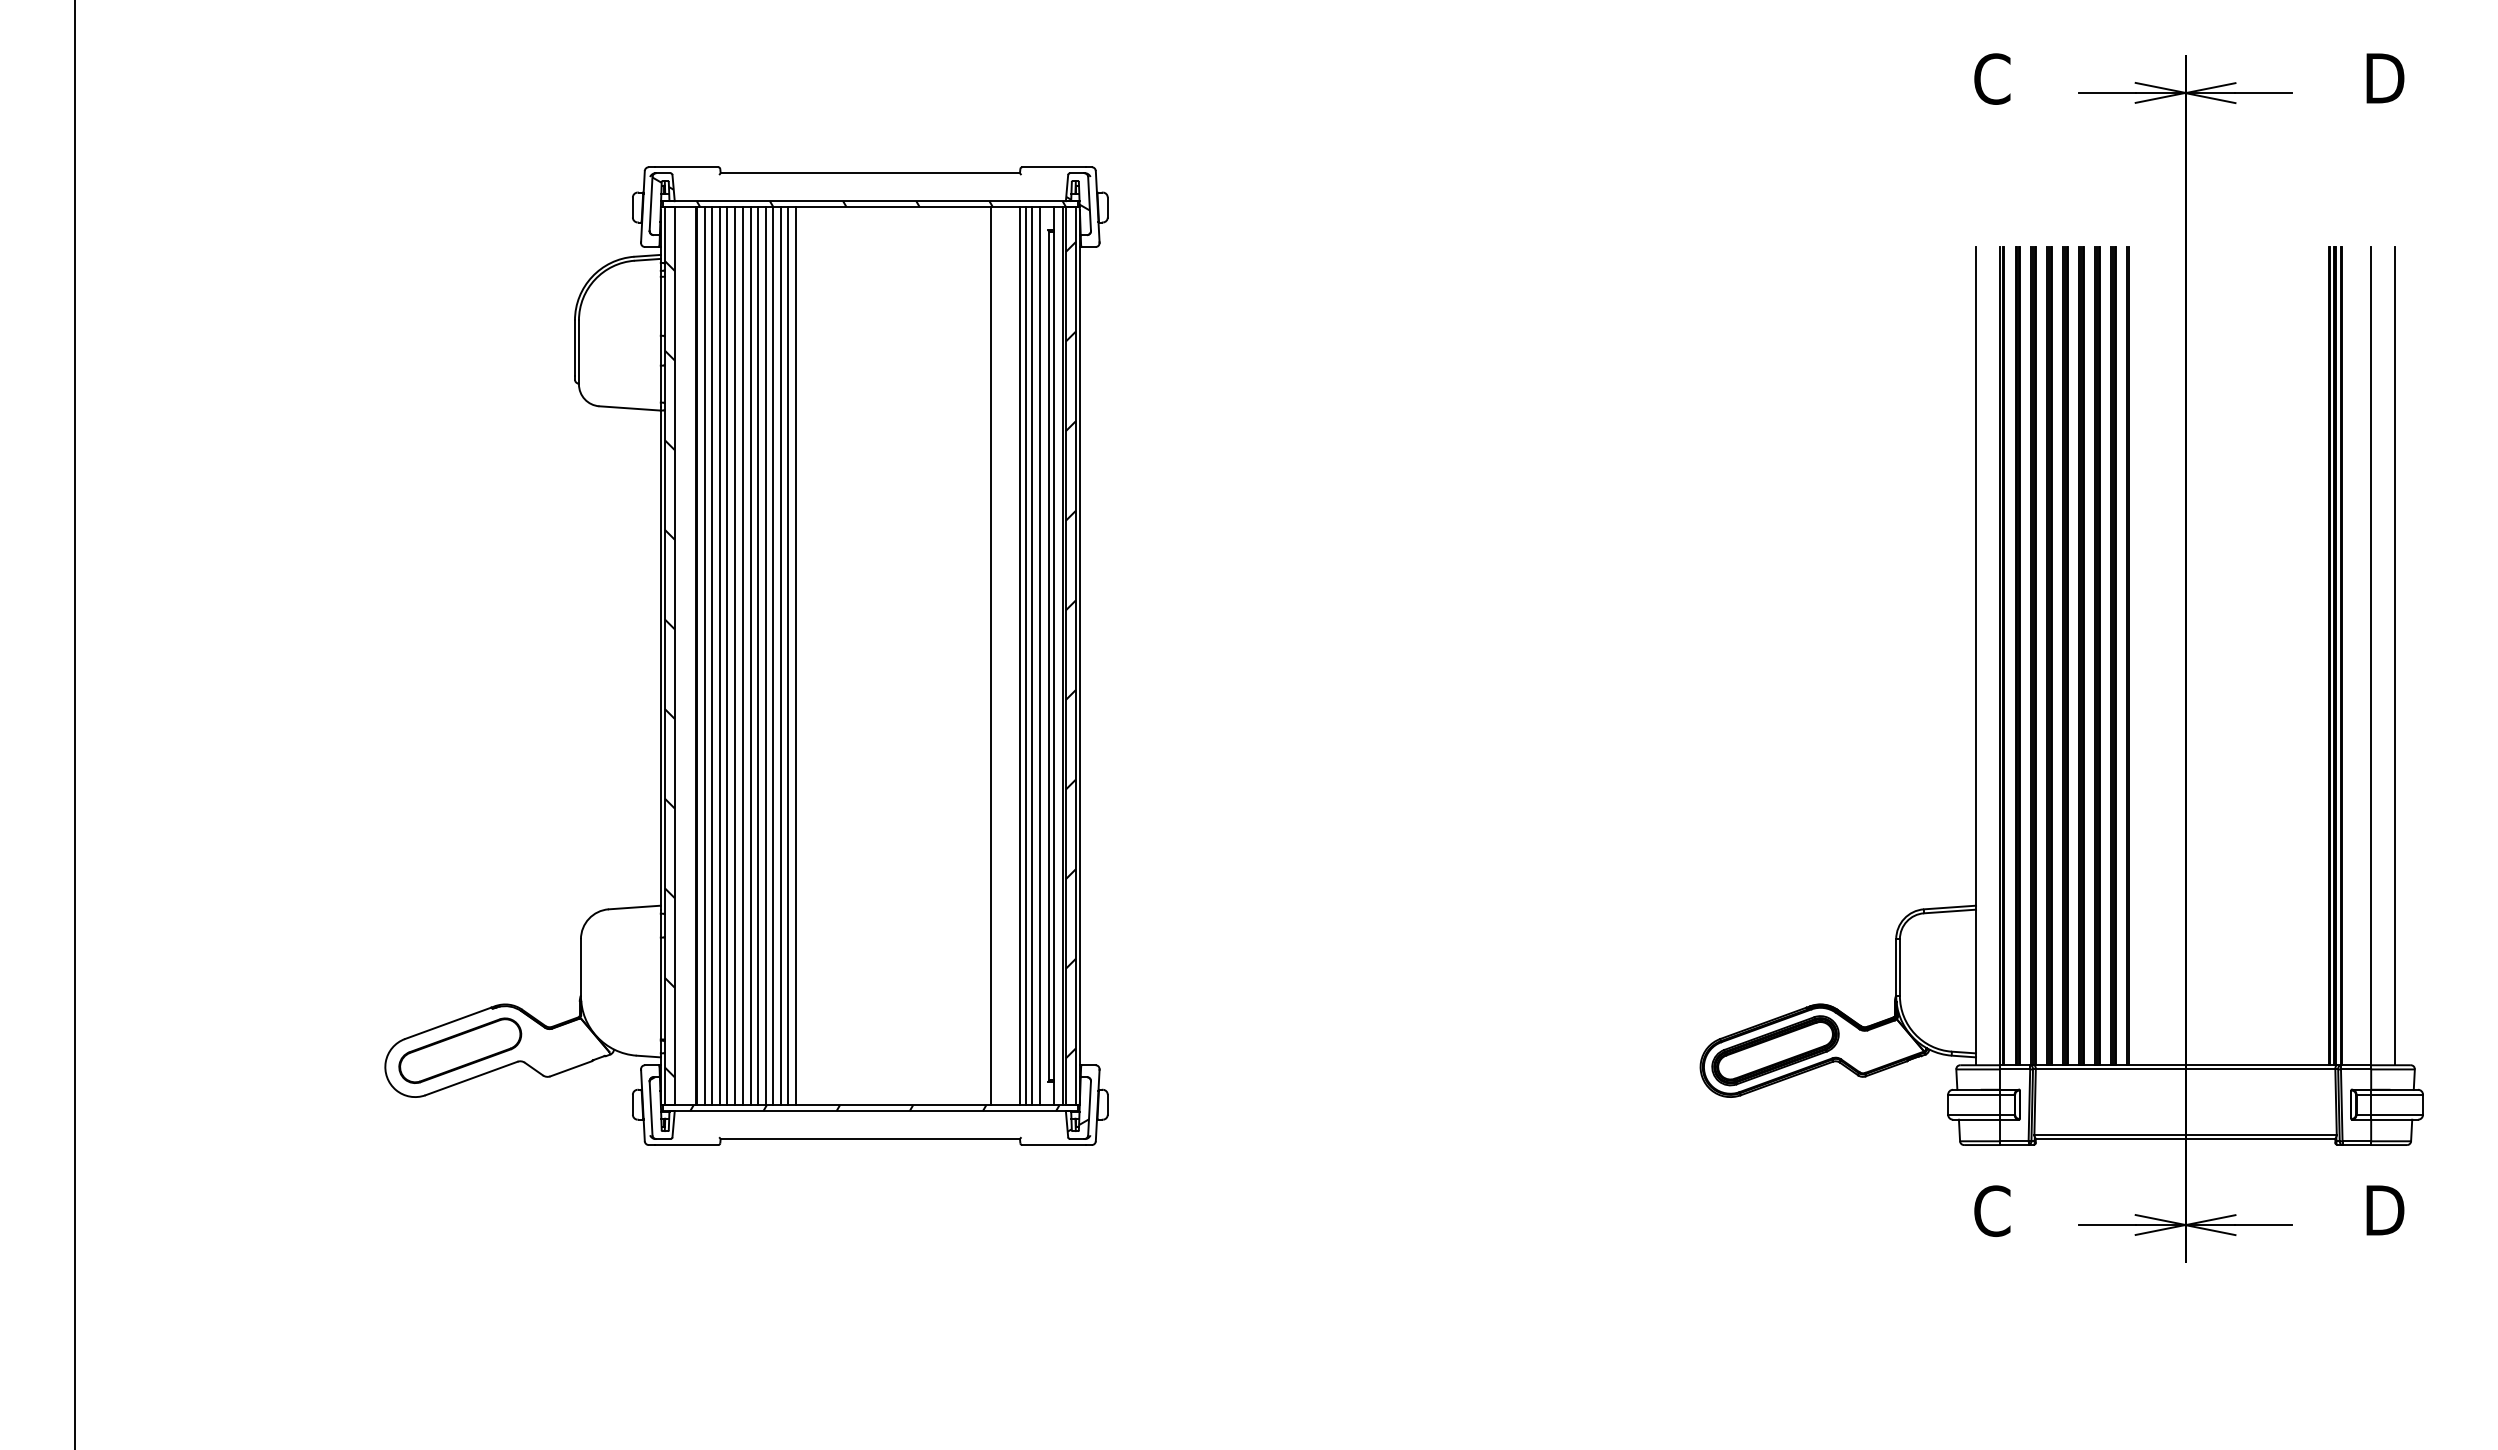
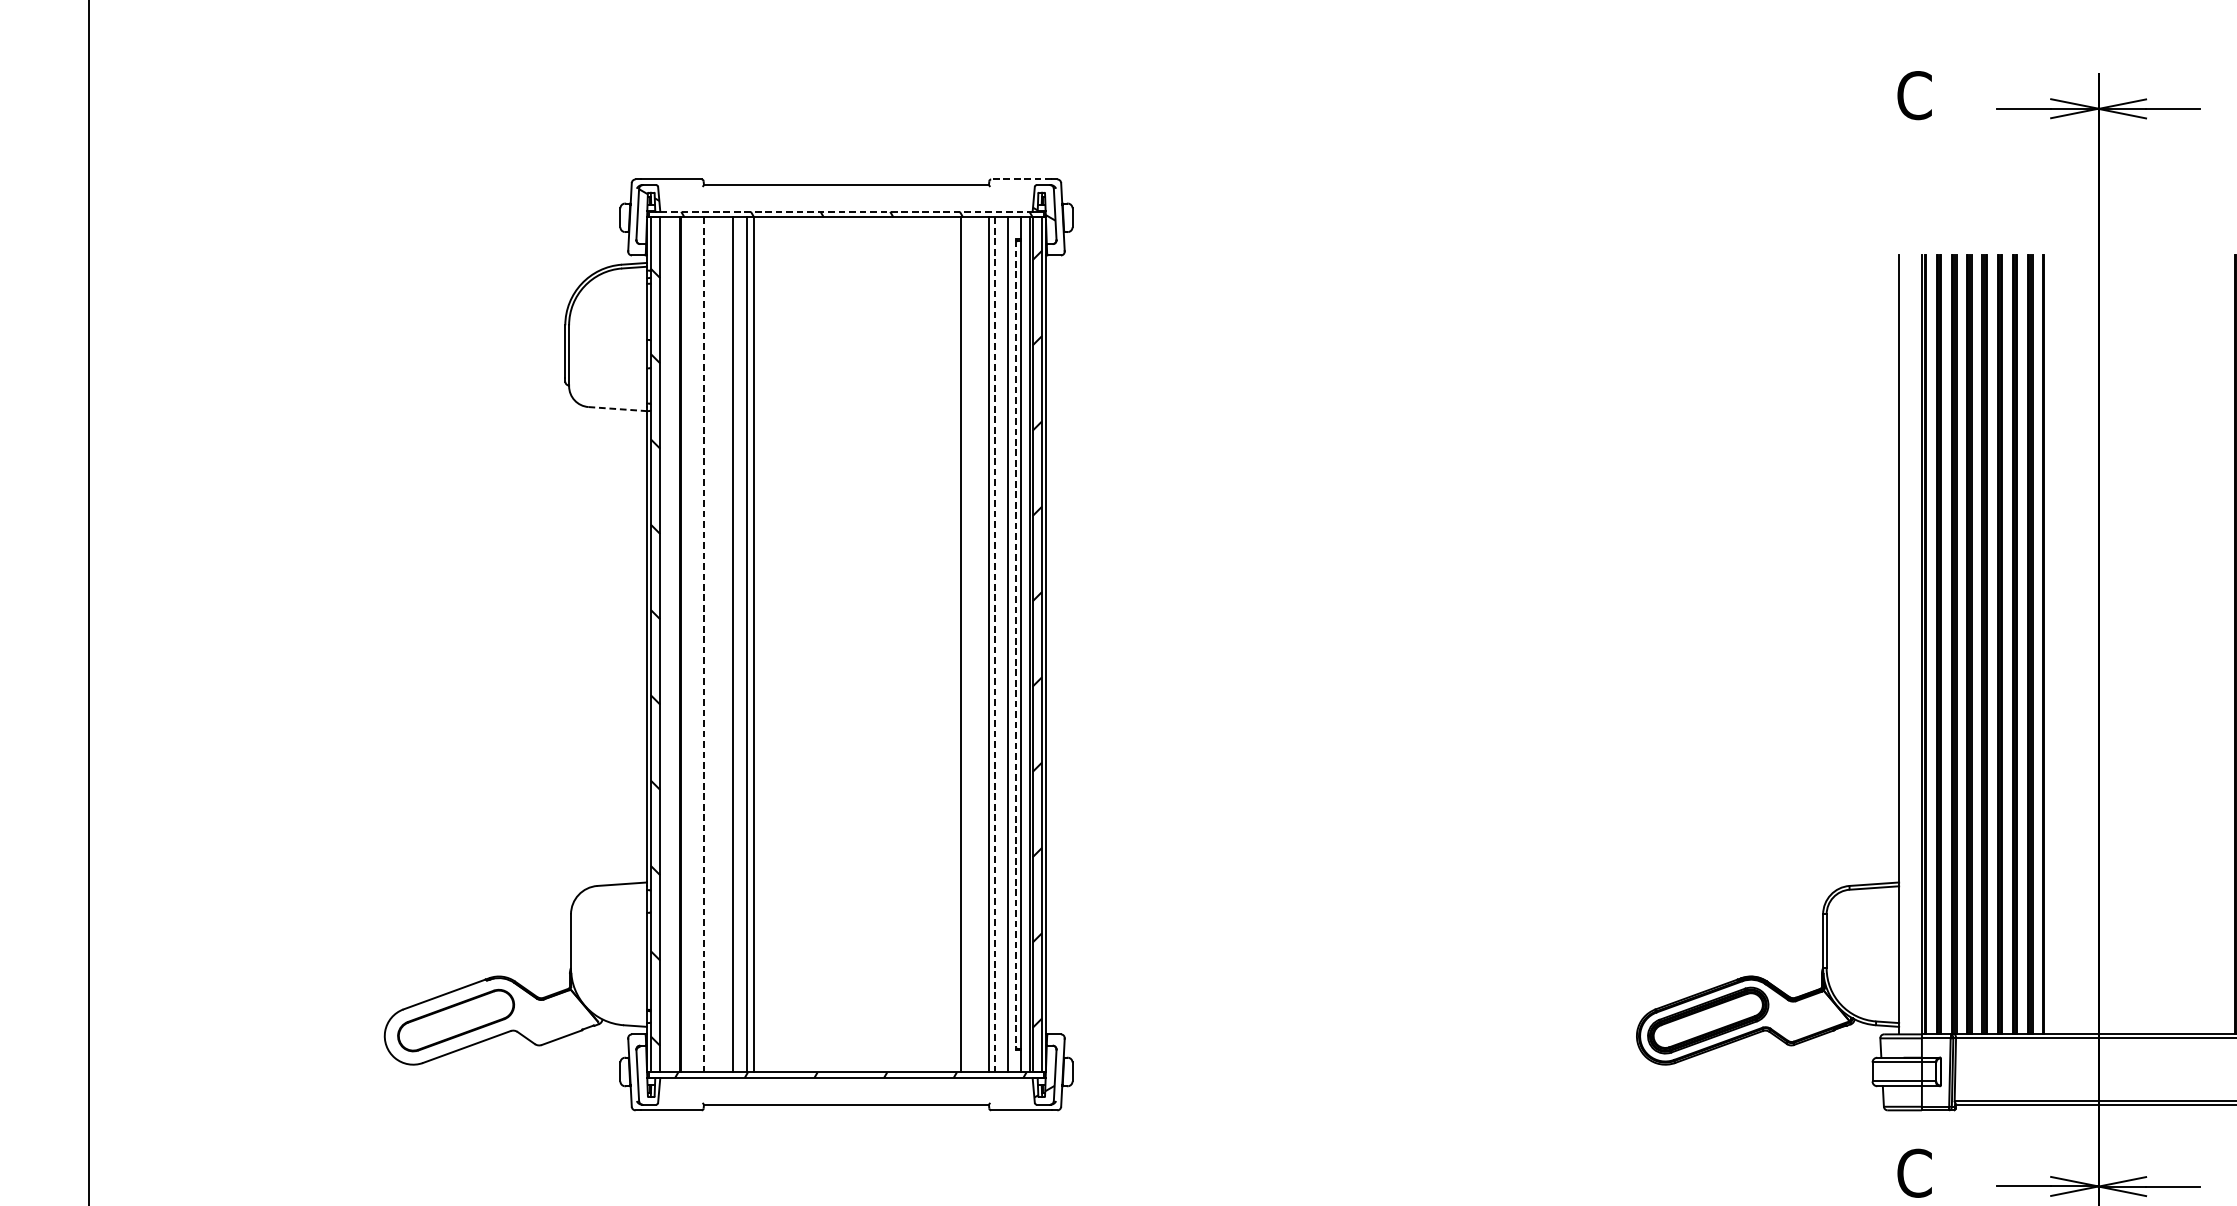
line: (1054, 167) -> (1021, 179), solid -> dashed
line: (870, 201) -> (846, 212), solid -> dashed
line: (630, 408) -> (618, 409), solid -> dashed
line: (705, 656) -> (689, 645), removed
line: (712, 656) -> (696, 645), removed
line: (720, 656) -> (703, 645), solid -> dashed
line: (727, 656) -> (710, 645), removed
line: (735, 656) -> (718, 645), removed
line: (742, 656) -> (724, 645), removed
line: (757, 656) -> (739, 645), removed
line: (780, 656) -> (760, 645), removed
line: (788, 656) -> (768, 645), removed
line: (796, 656) -> (776, 645), removed
line: (1025, 656) -> (994, 645), solid -> dashed
line: (1032, 656) -> (1000, 645), removed
line: (1048, 656) -> (1016, 645), solid -> dashed

